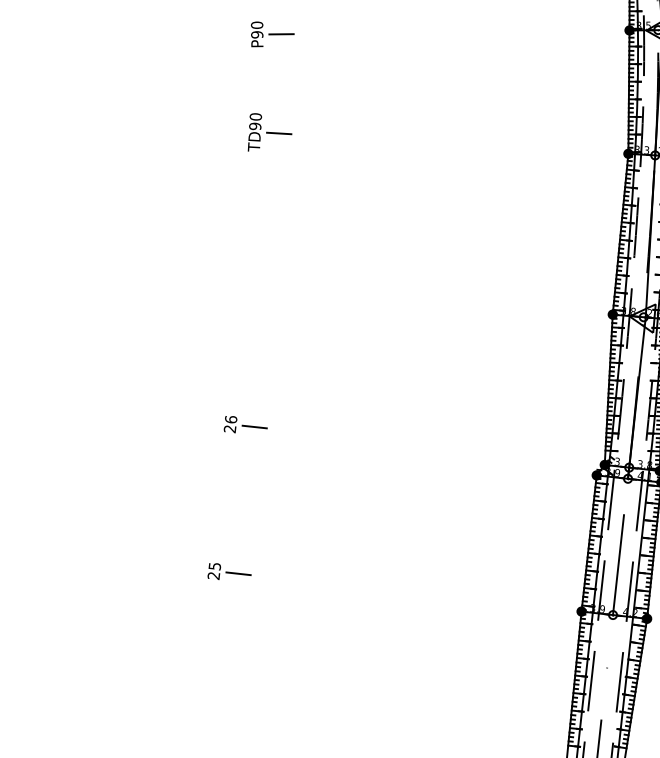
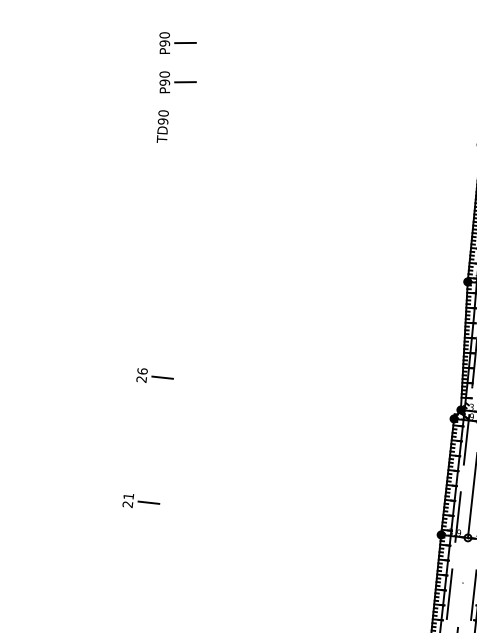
part: (272, 80) -> (177, 82), added
line: (279, 133) -> (183, 127), removed
text: (214, 566) -> (128, 496), 25 -> 21

